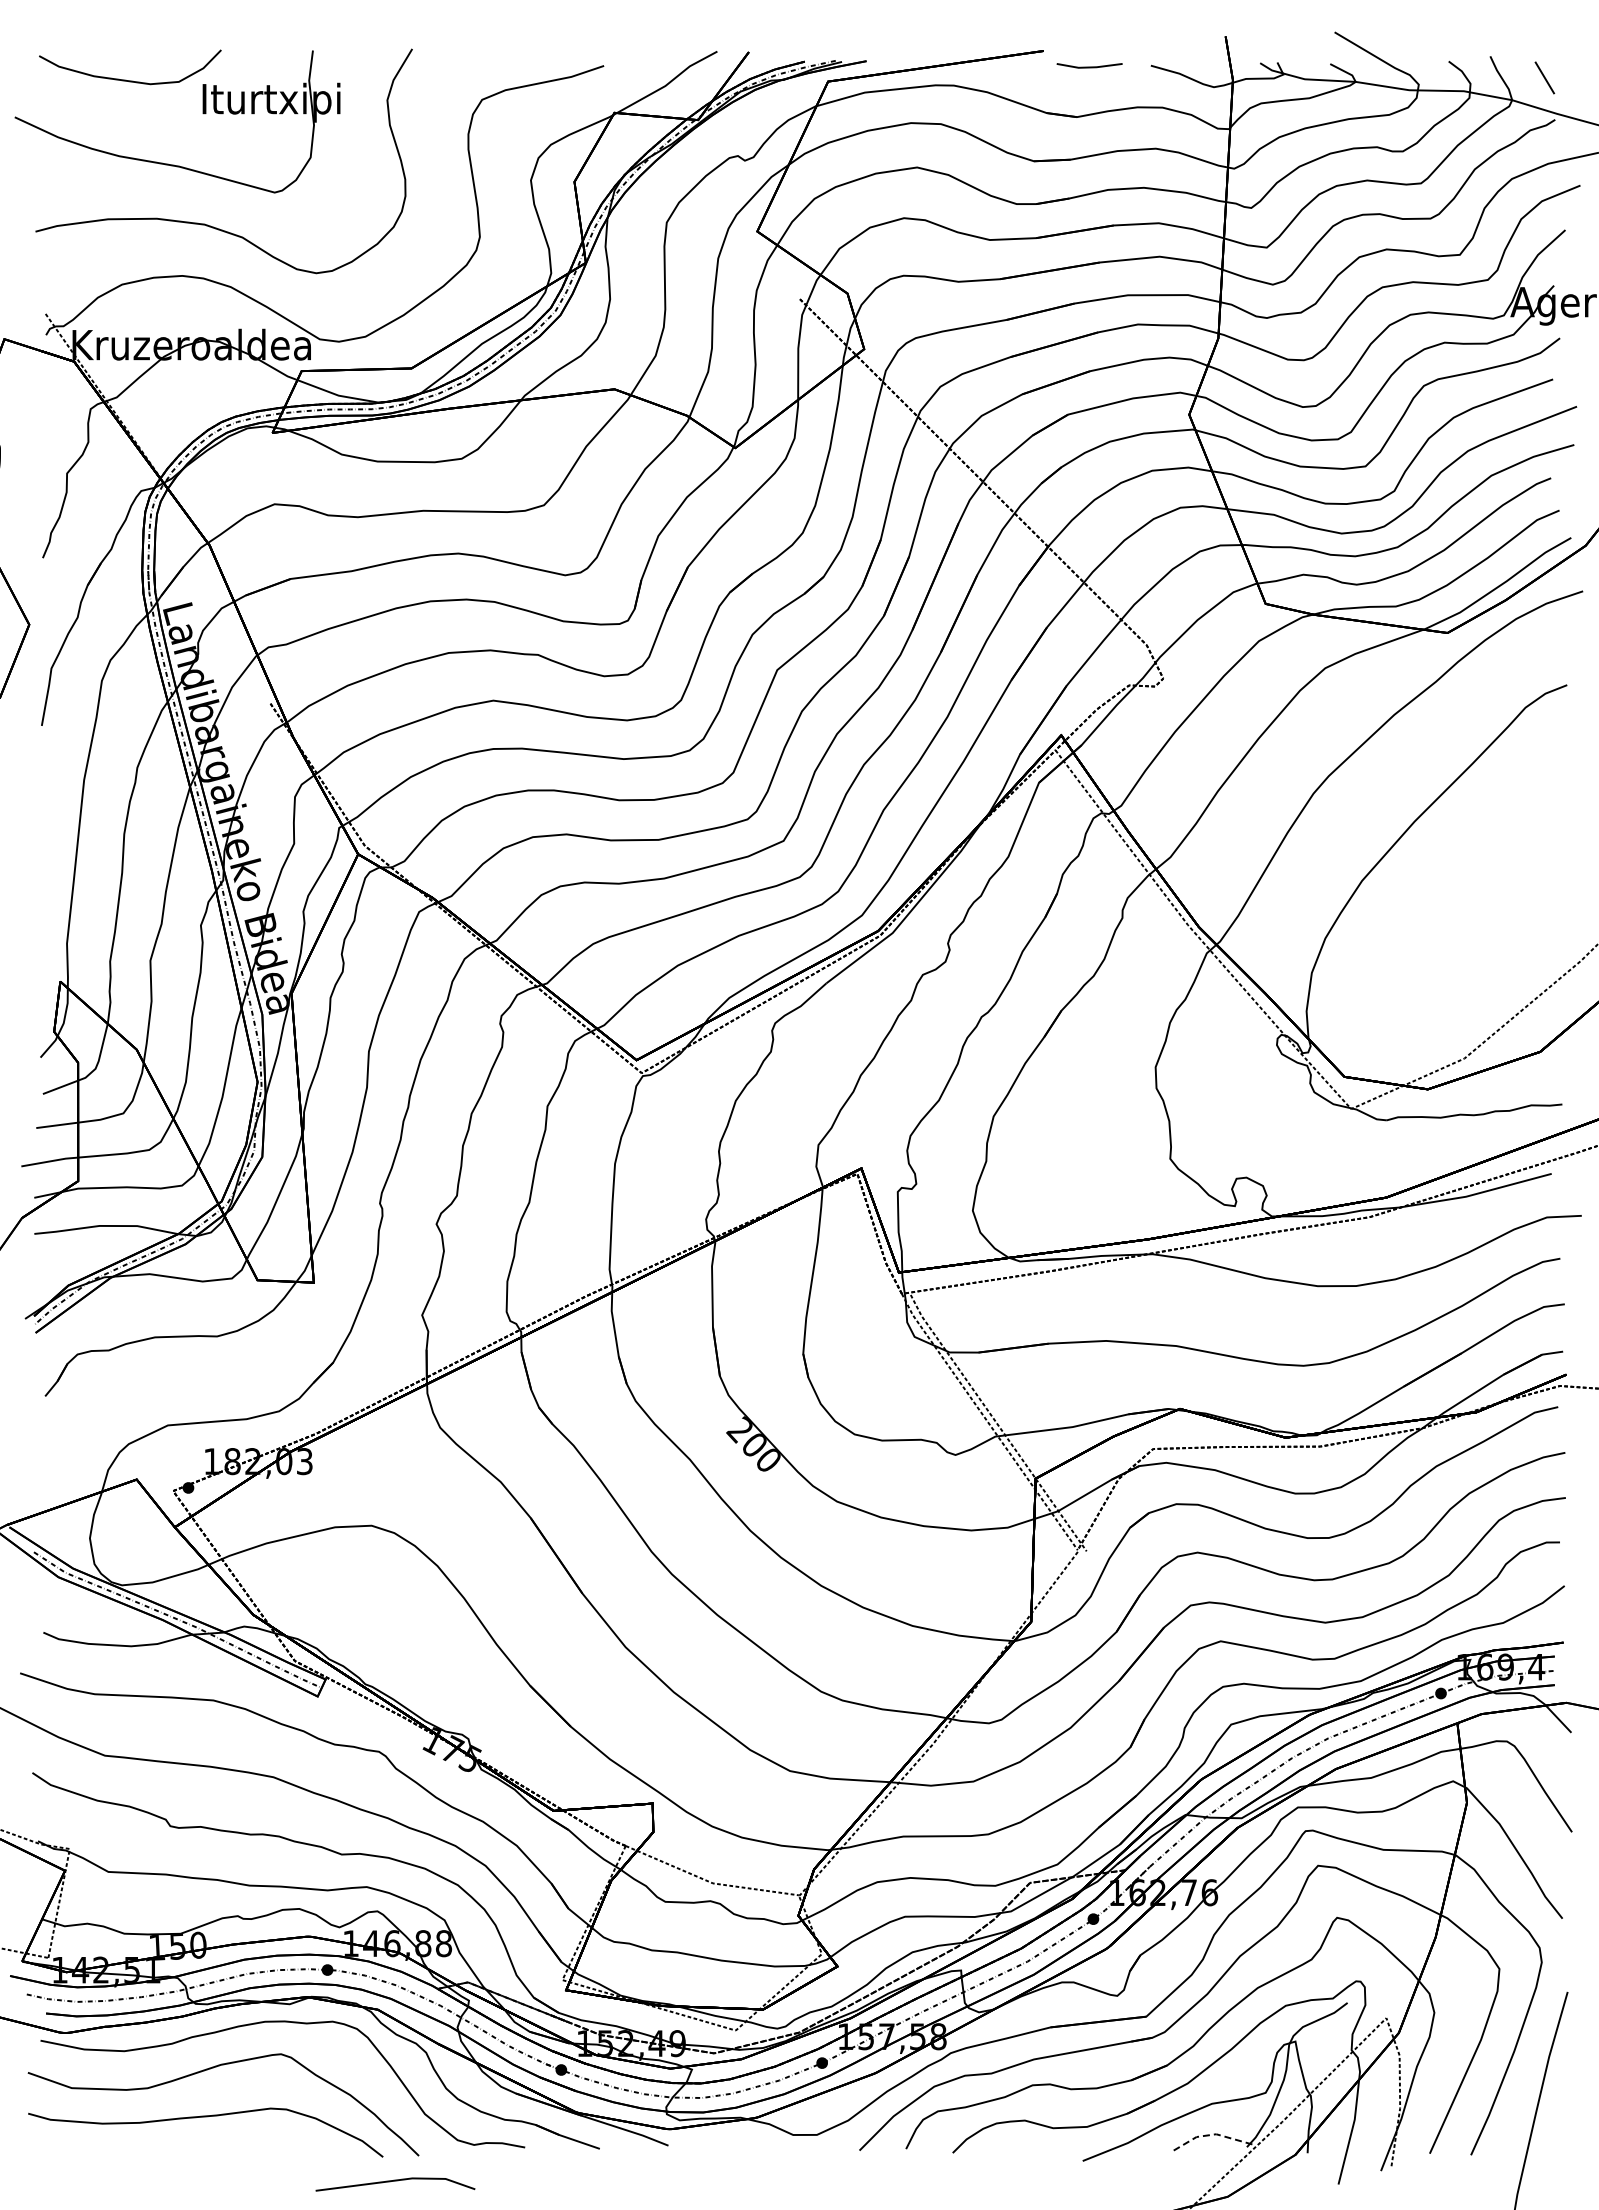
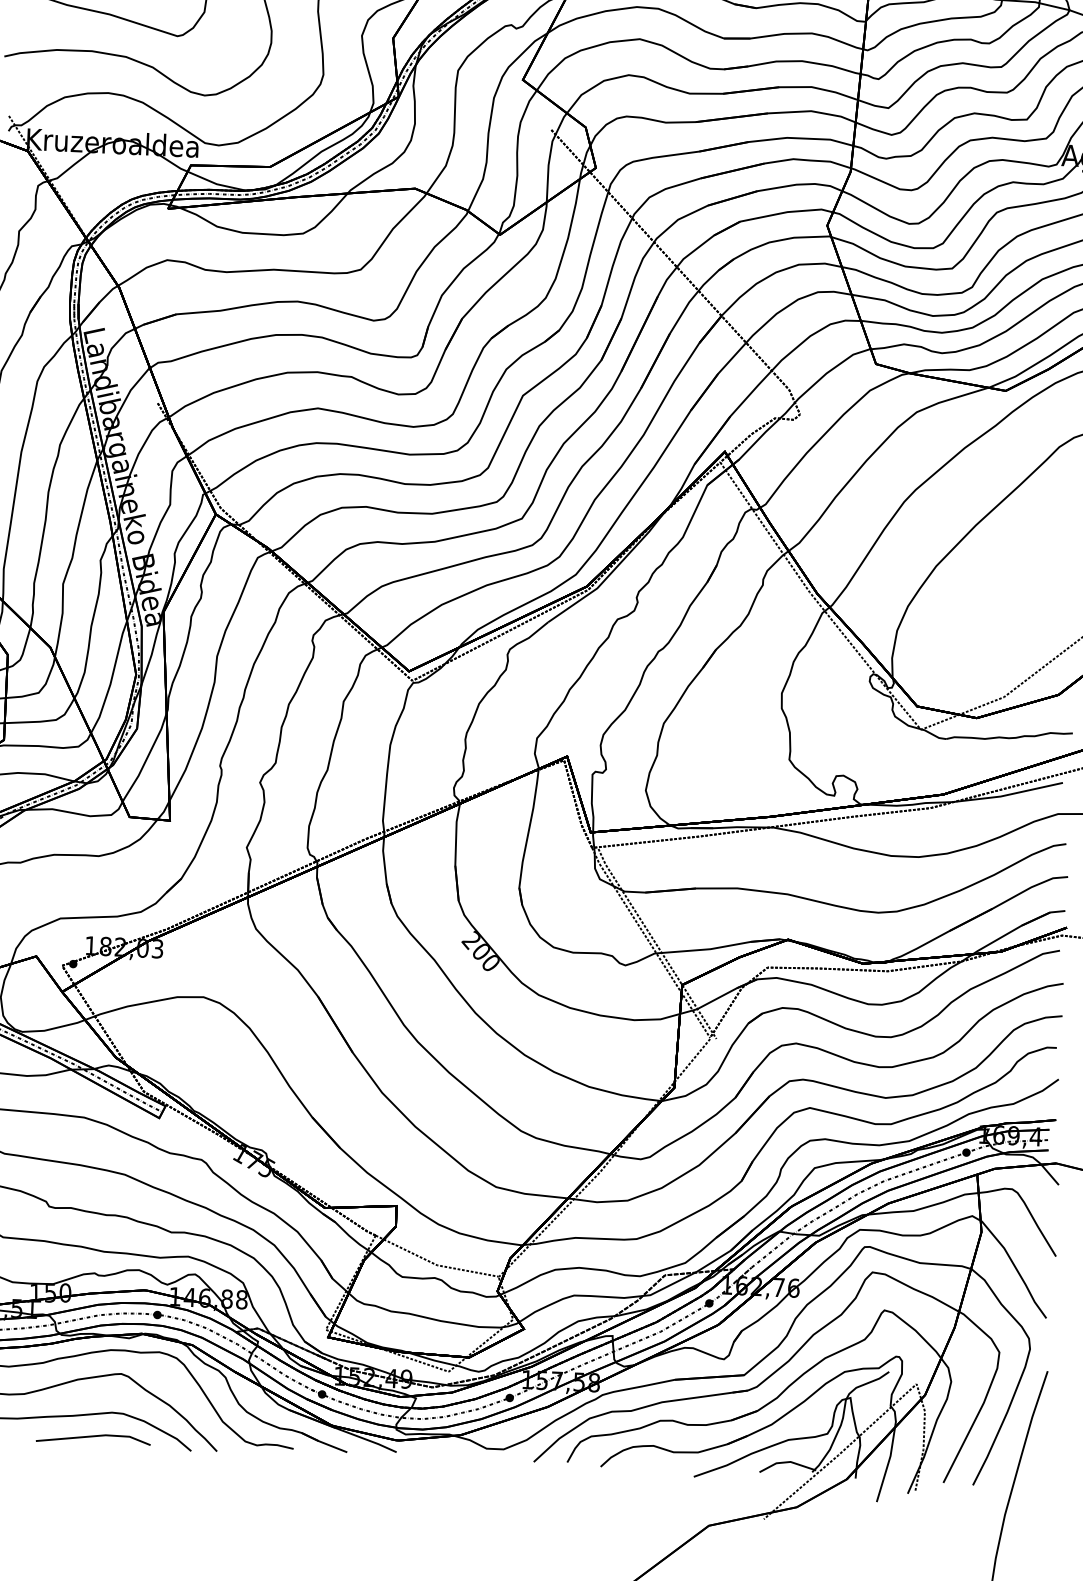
line: (1212, 2134) -> (787, 1462), dashed -> solid
line: (395, 2181) -> (93, 1436), moved

